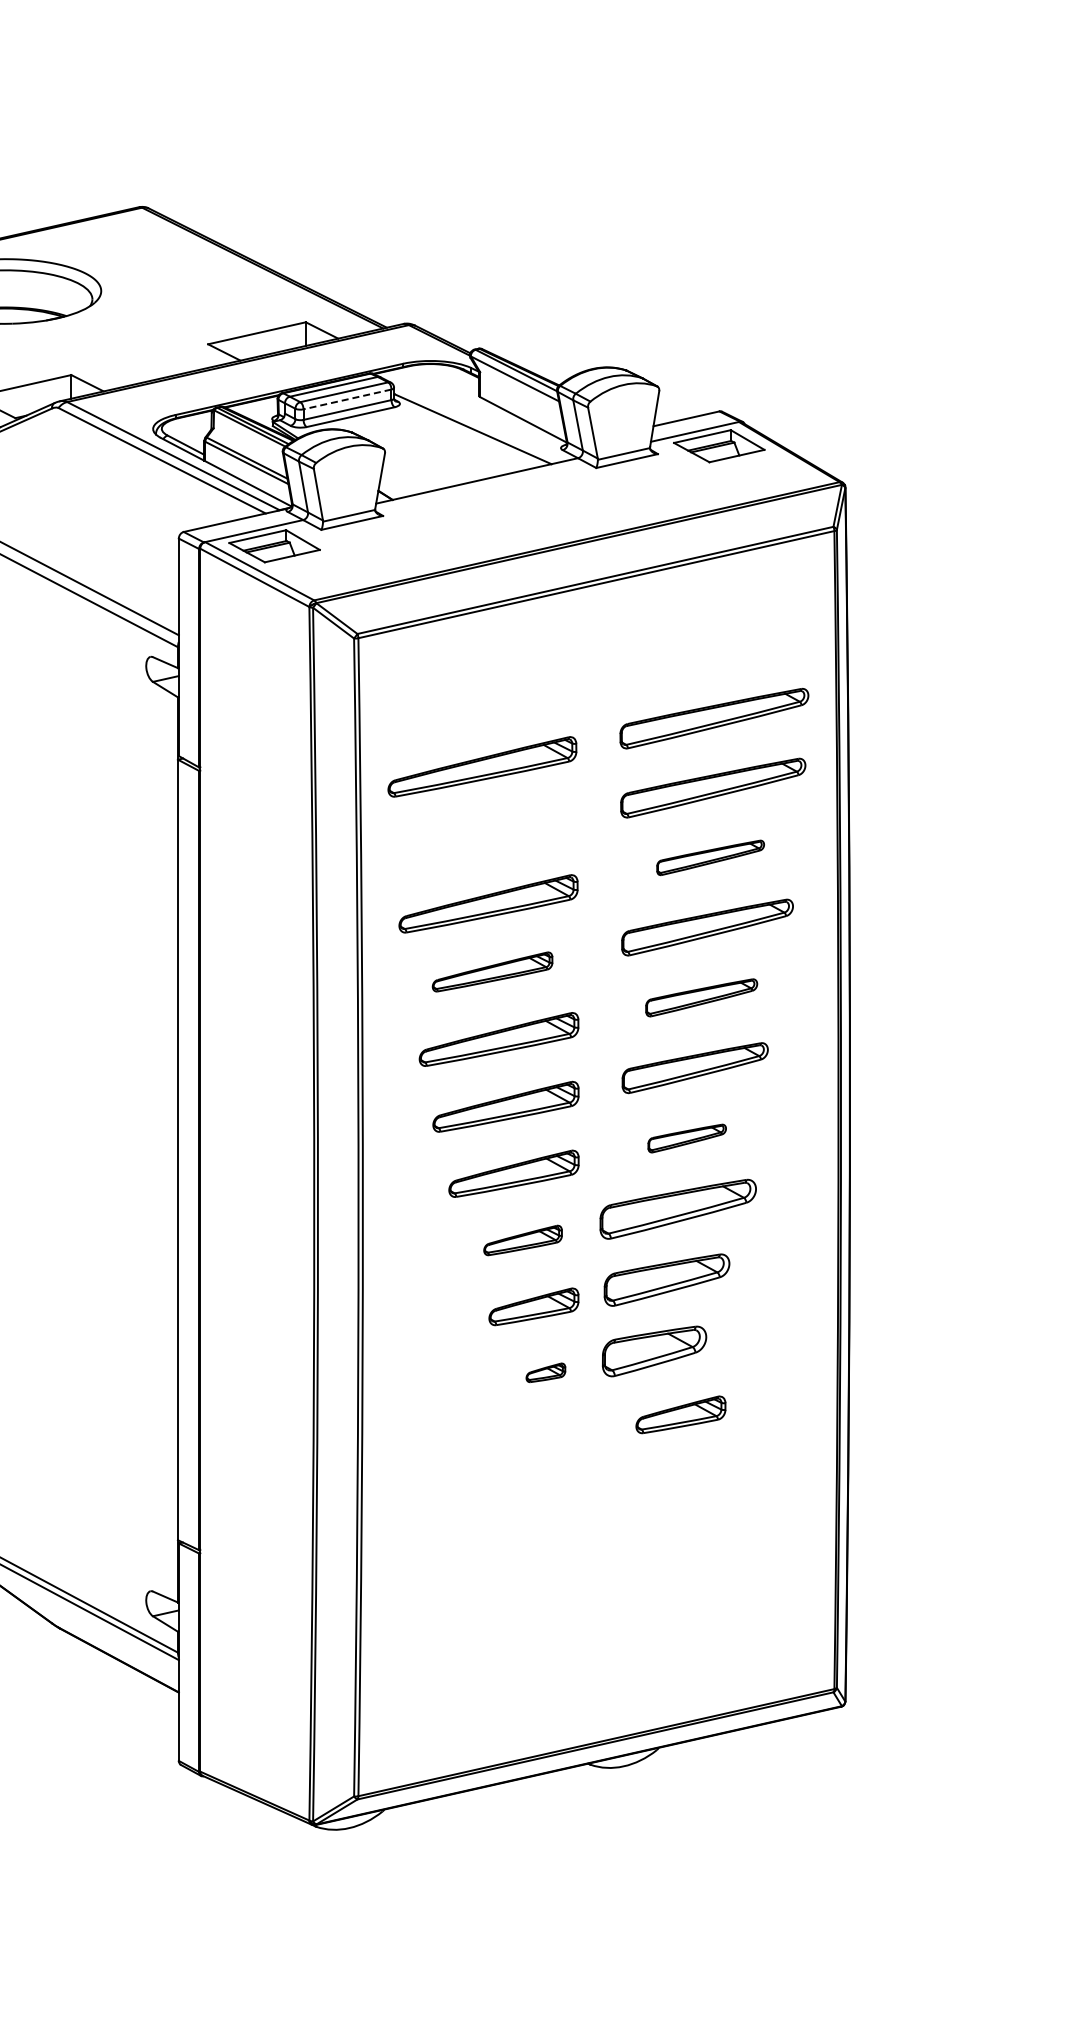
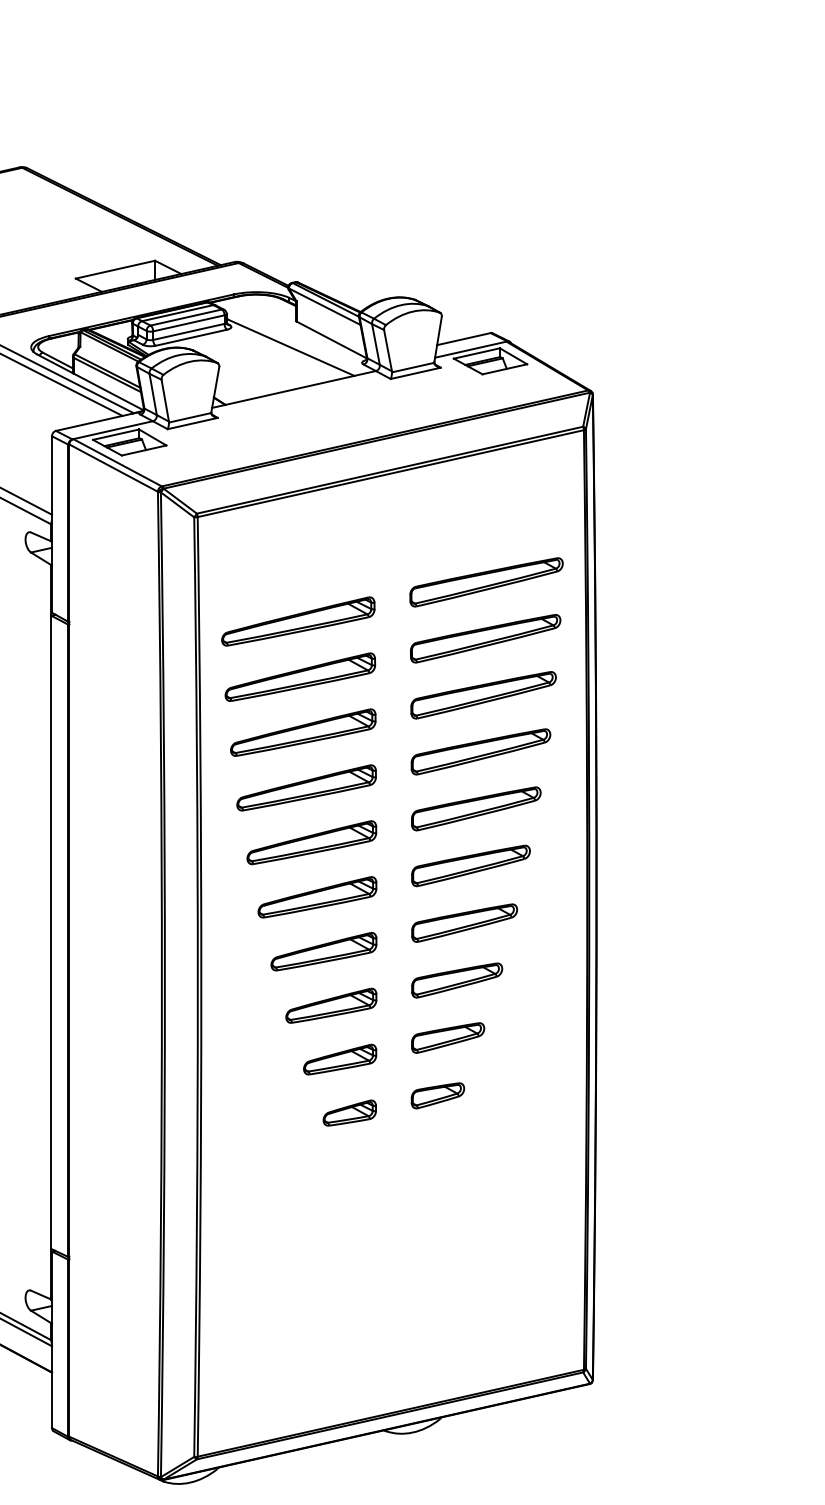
line: (347, 399) -> (188, 323), dashed -> solid
part: (484, 835) -> (300, 677), added
part: (710, 857) -> (483, 695), size x1.67
part: (492, 971) -> (306, 787), size x1.43
part: (701, 997) -> (476, 808), size x1.43
part: (686, 1138) -> (463, 923), size x1.67
part: (677, 1209) -> (456, 980), size x0.71
part: (522, 1240) -> (330, 1005), size x1.43
part: (666, 1280) -> (447, 1038), size x0.71
part: (654, 1351) -> (437, 1095), size x0.62
part: (545, 1372) -> (349, 1112), size x1.67
part: (680, 1414) -> (459, 1146), removed

